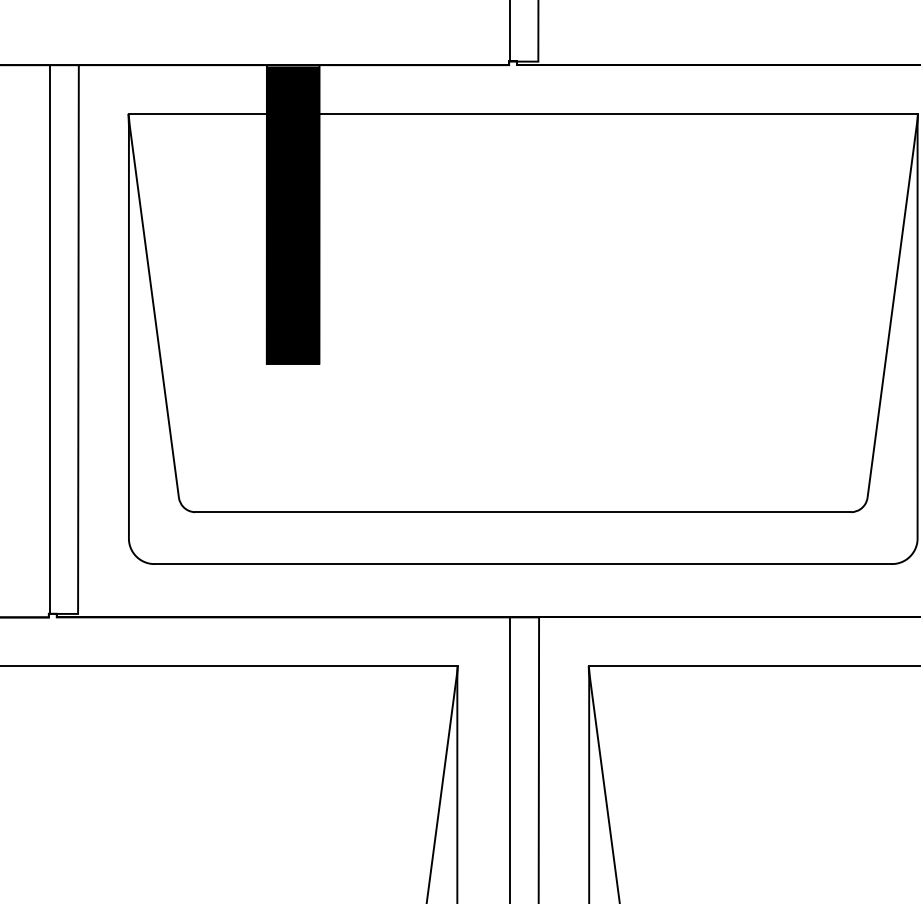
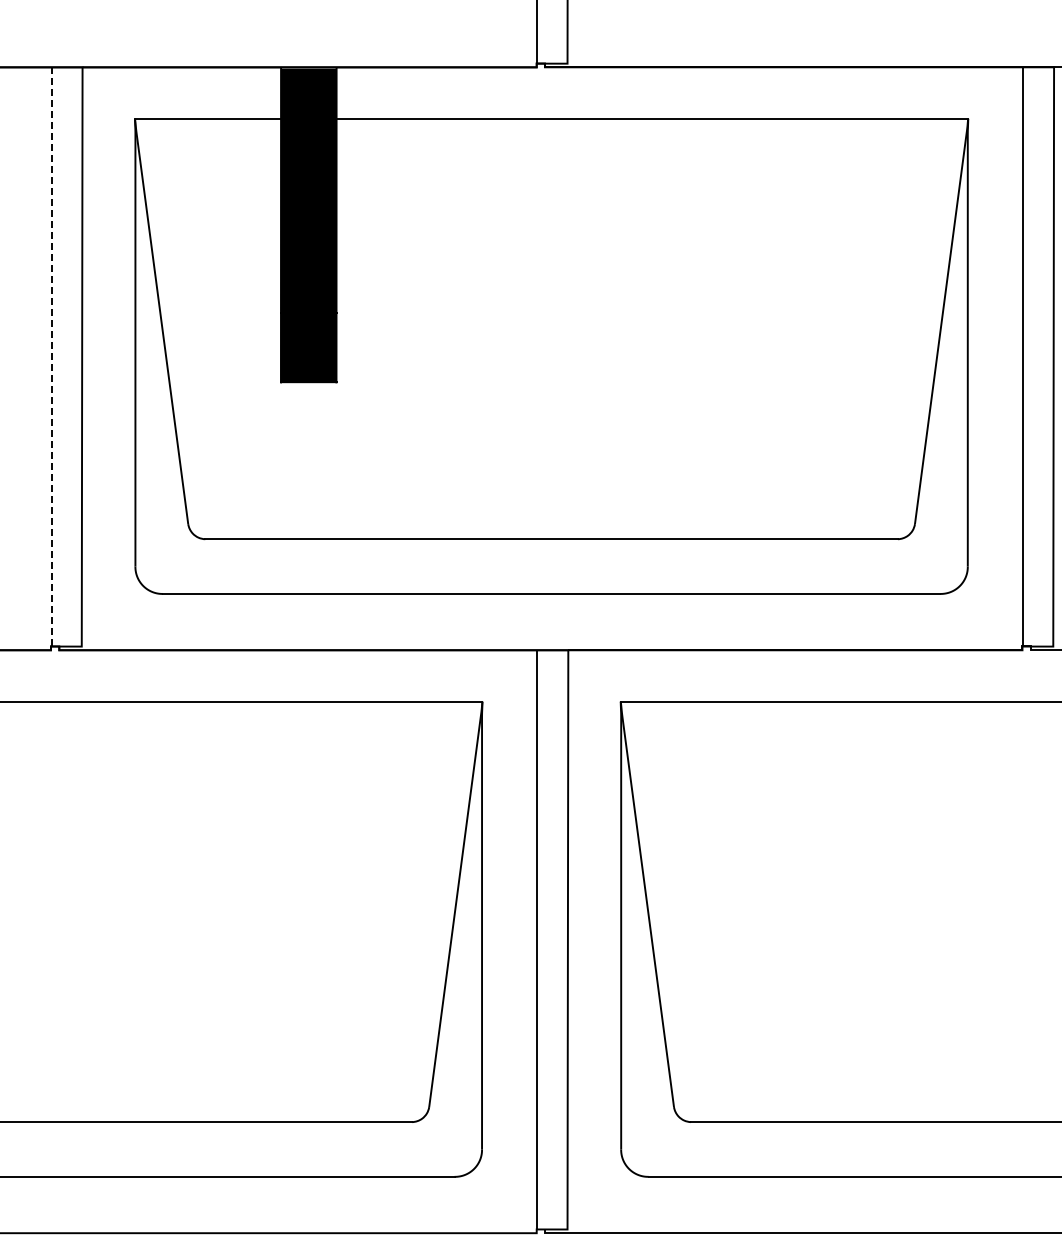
line: (49, 339) -> (51, 356), solid -> dashed

